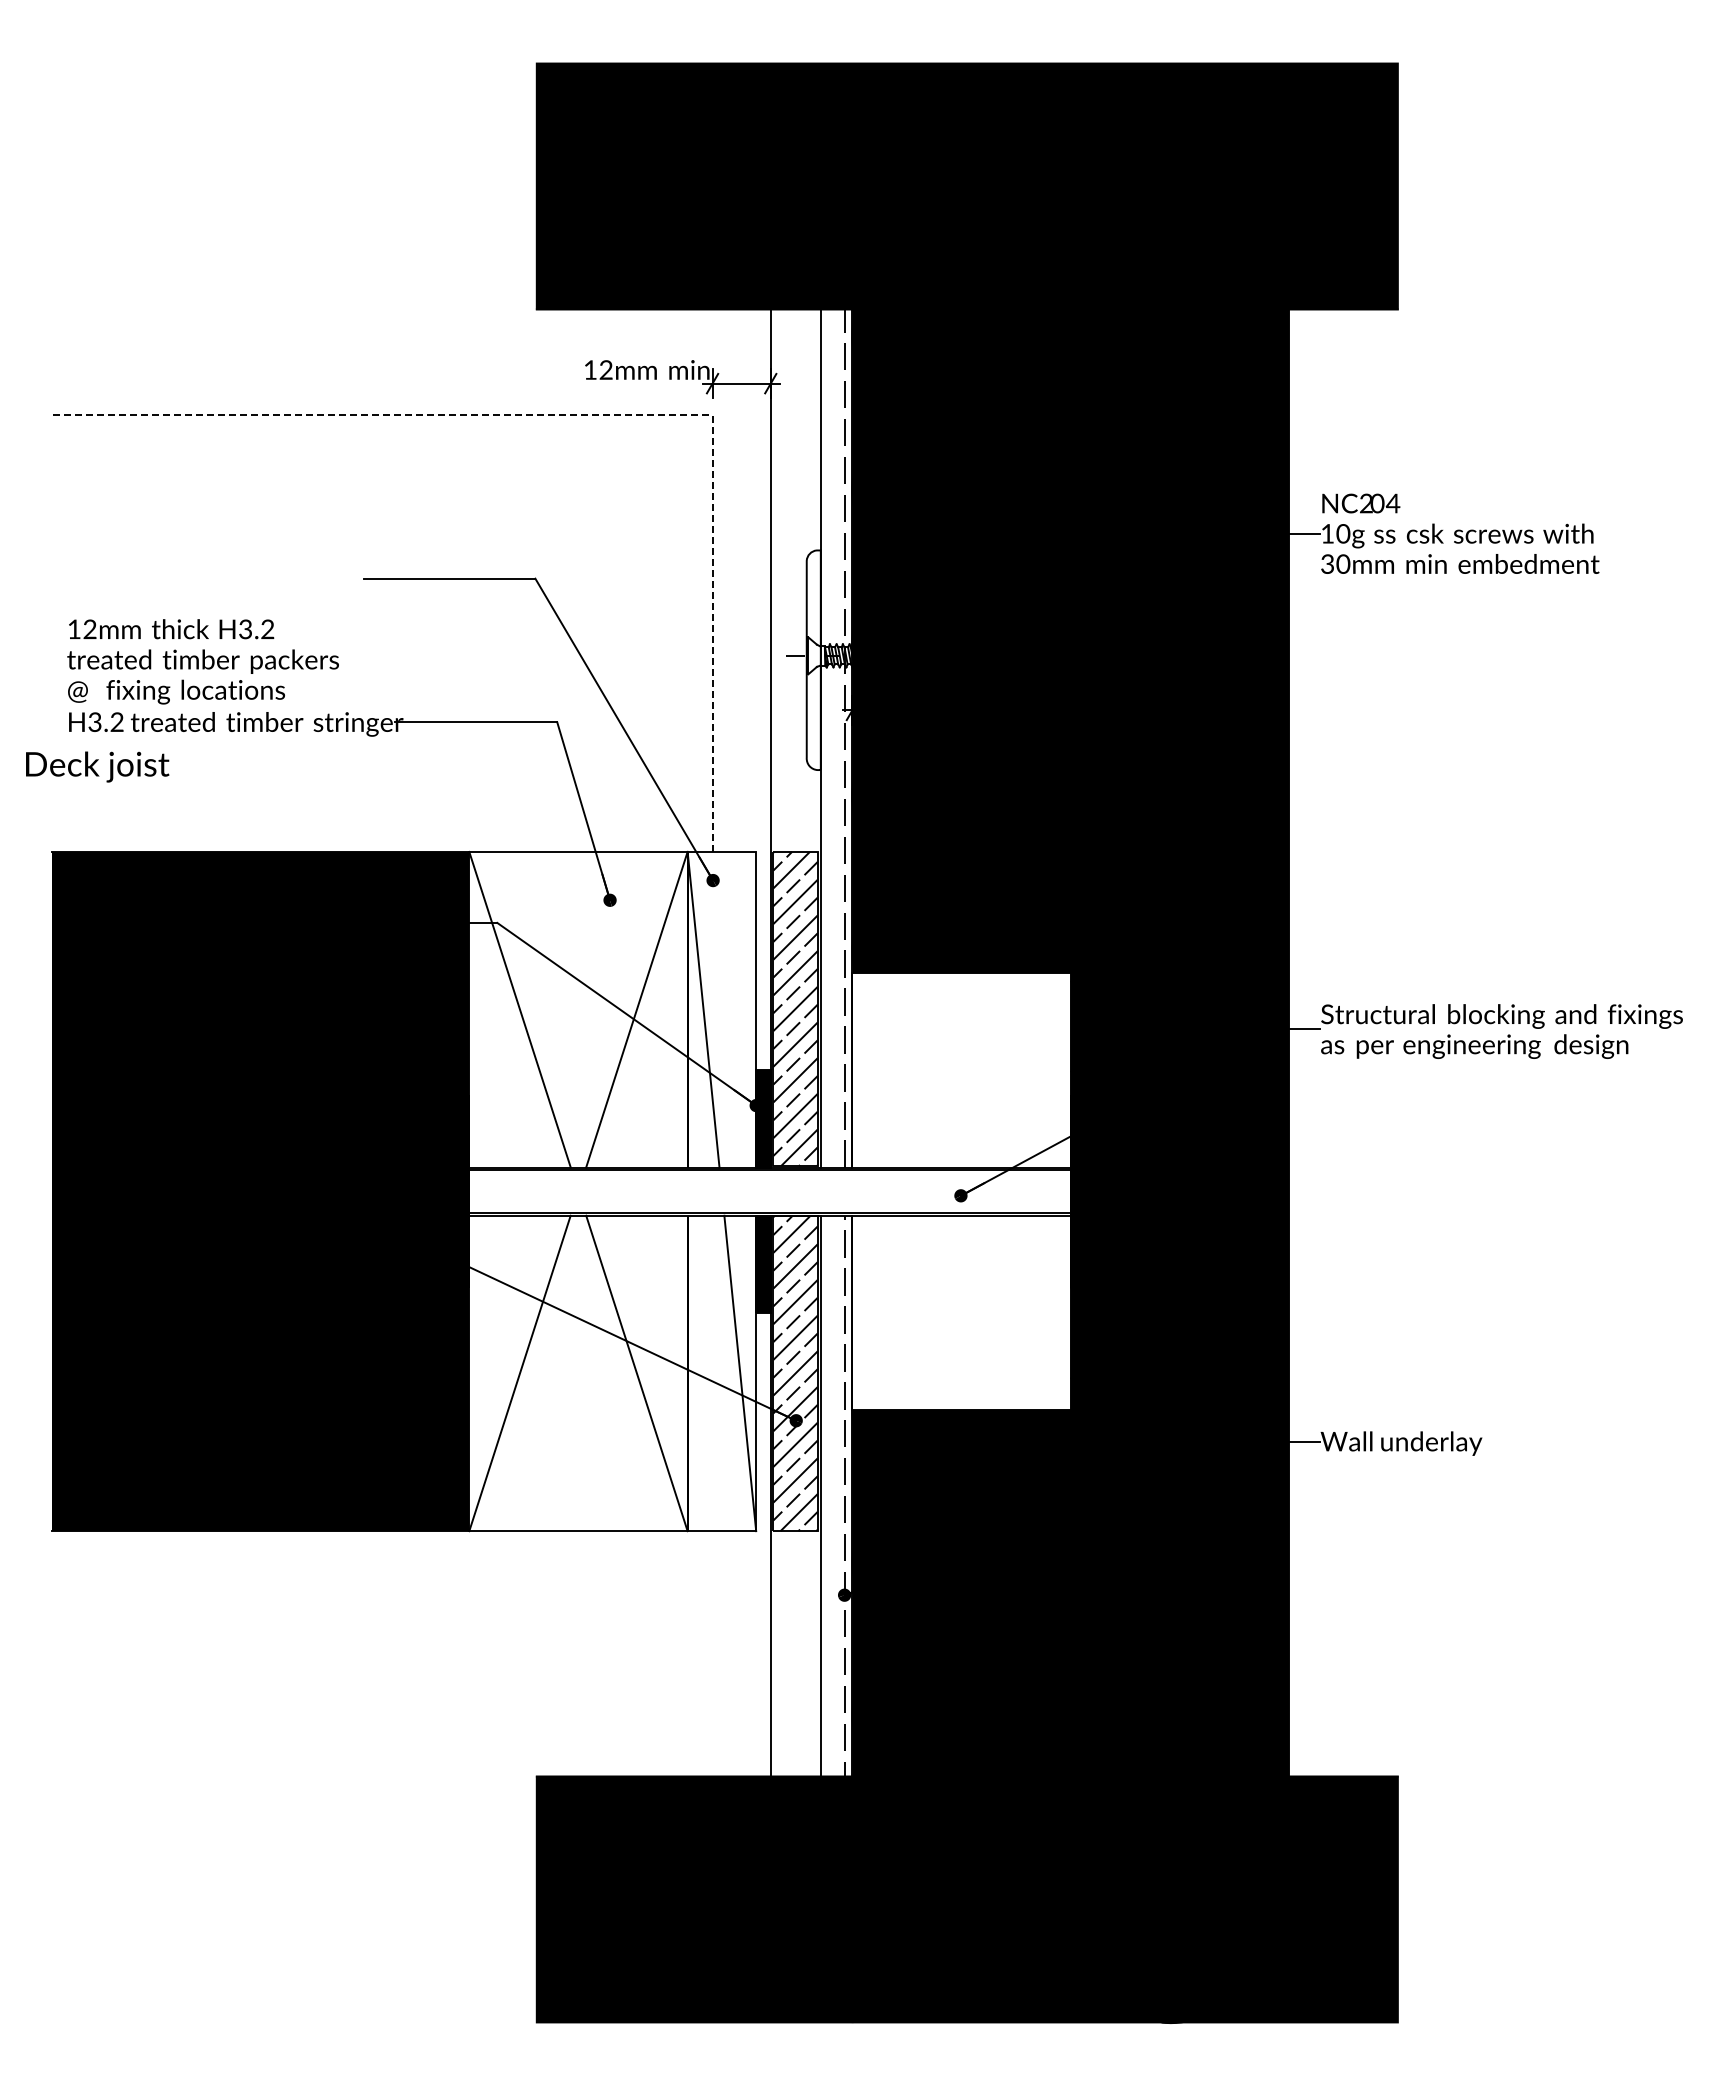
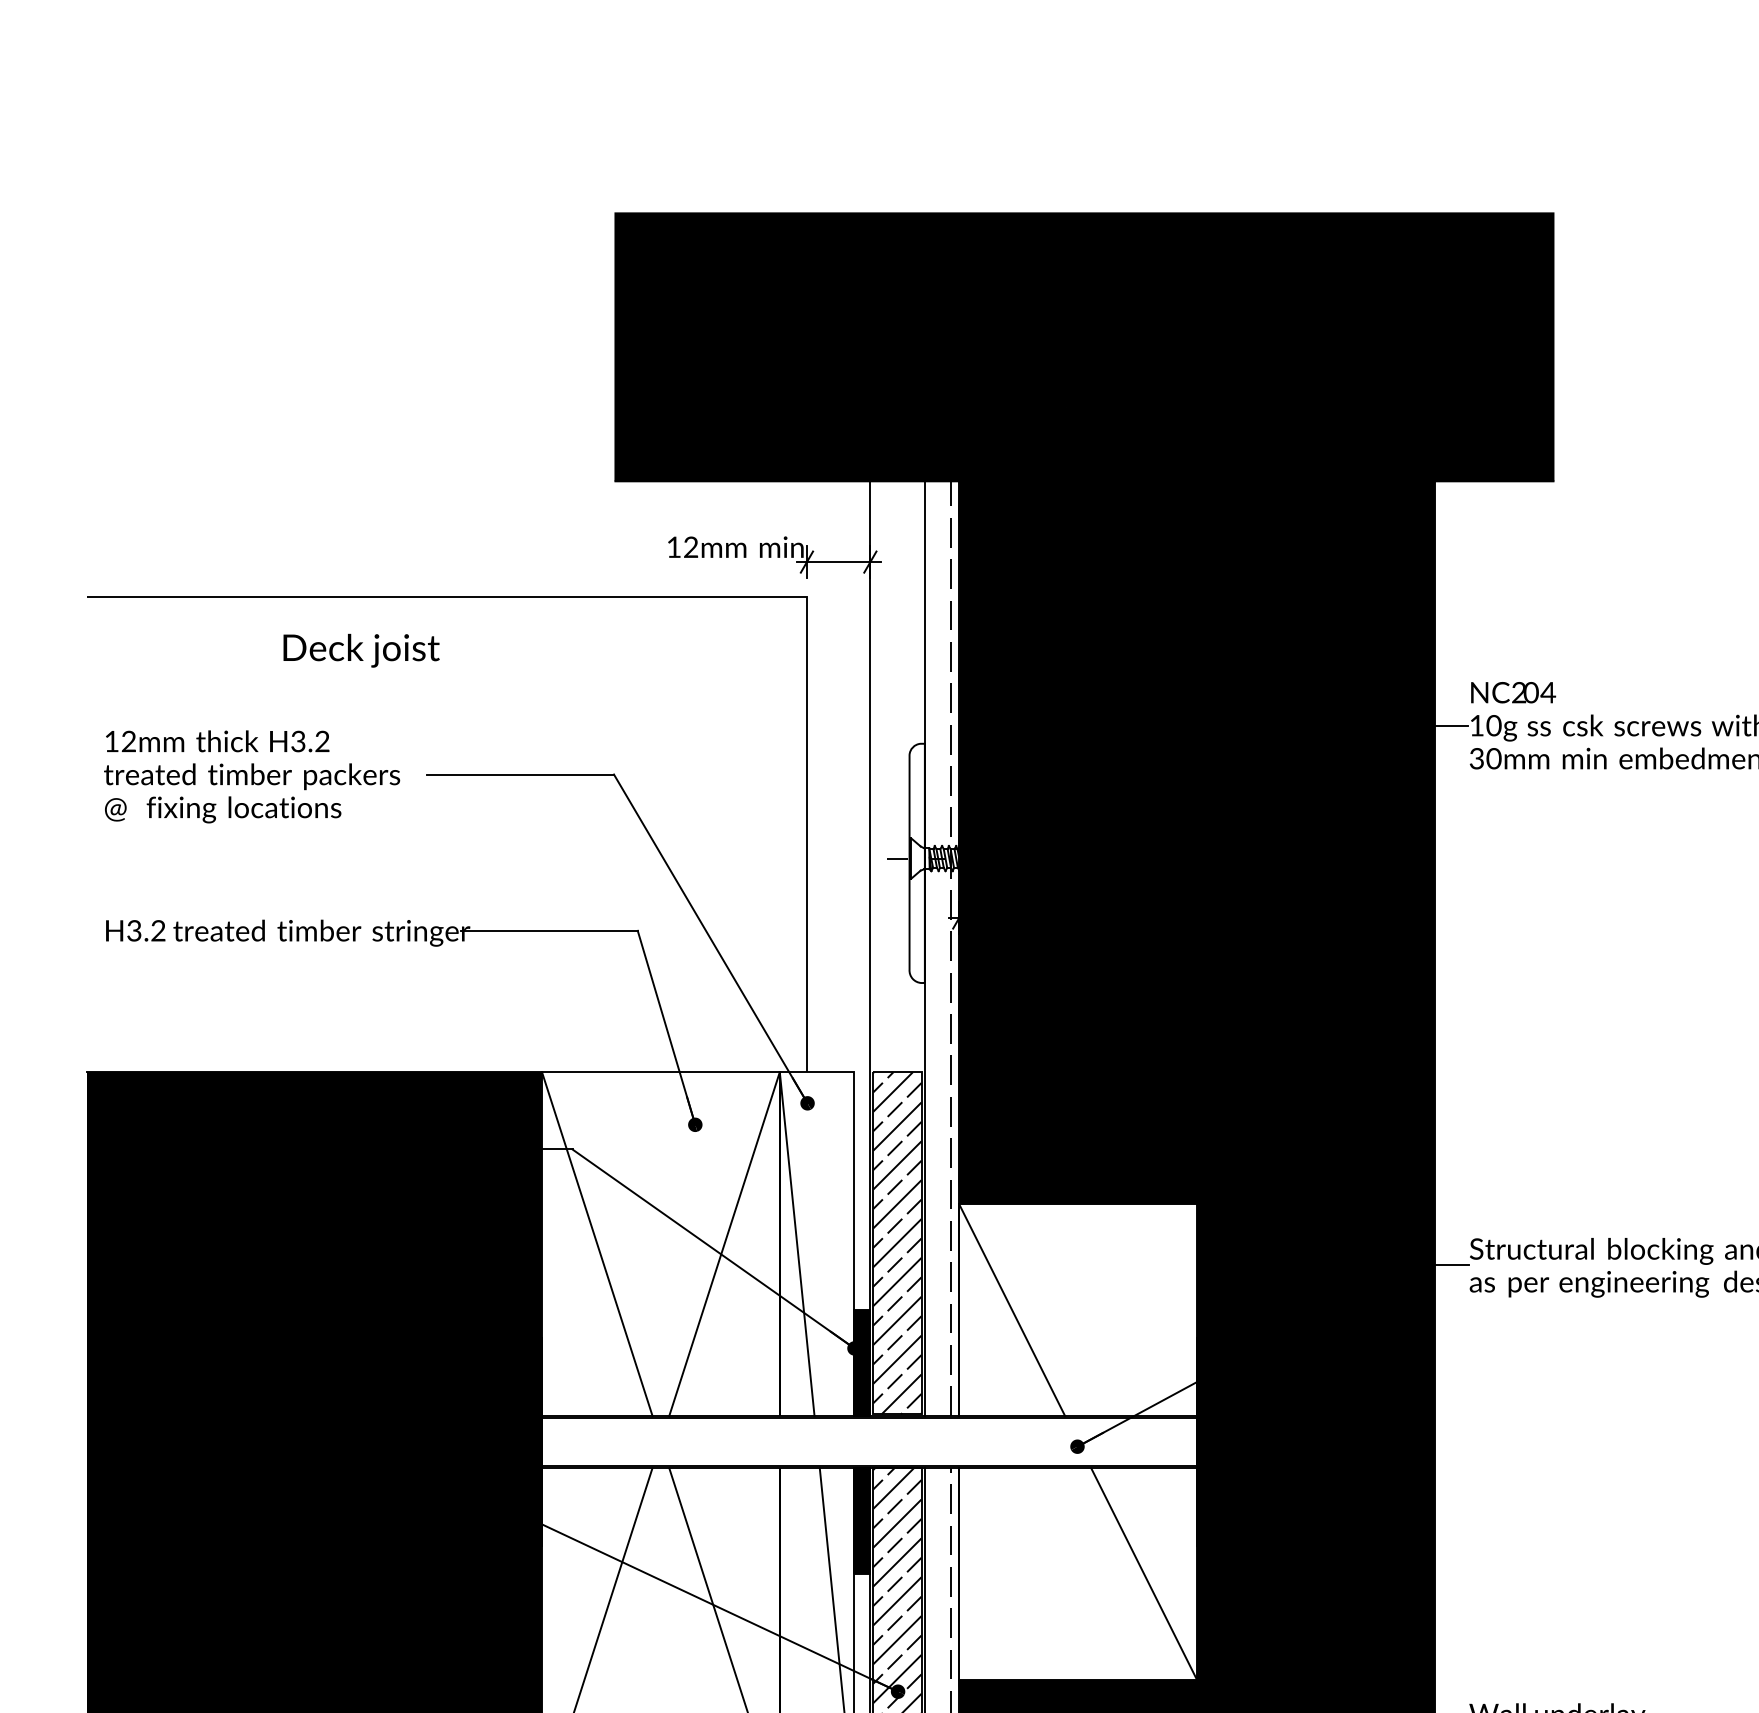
line: (600, 415) -> (684, 596), dashed -> solid
text: (202, 661) -> (251, 776), moved
text: (97, 766) -> (361, 650), moved
line: (900, 1070) -> (1011, 1310), added
line: (1021, 1312) -> (1143, 1573), added

